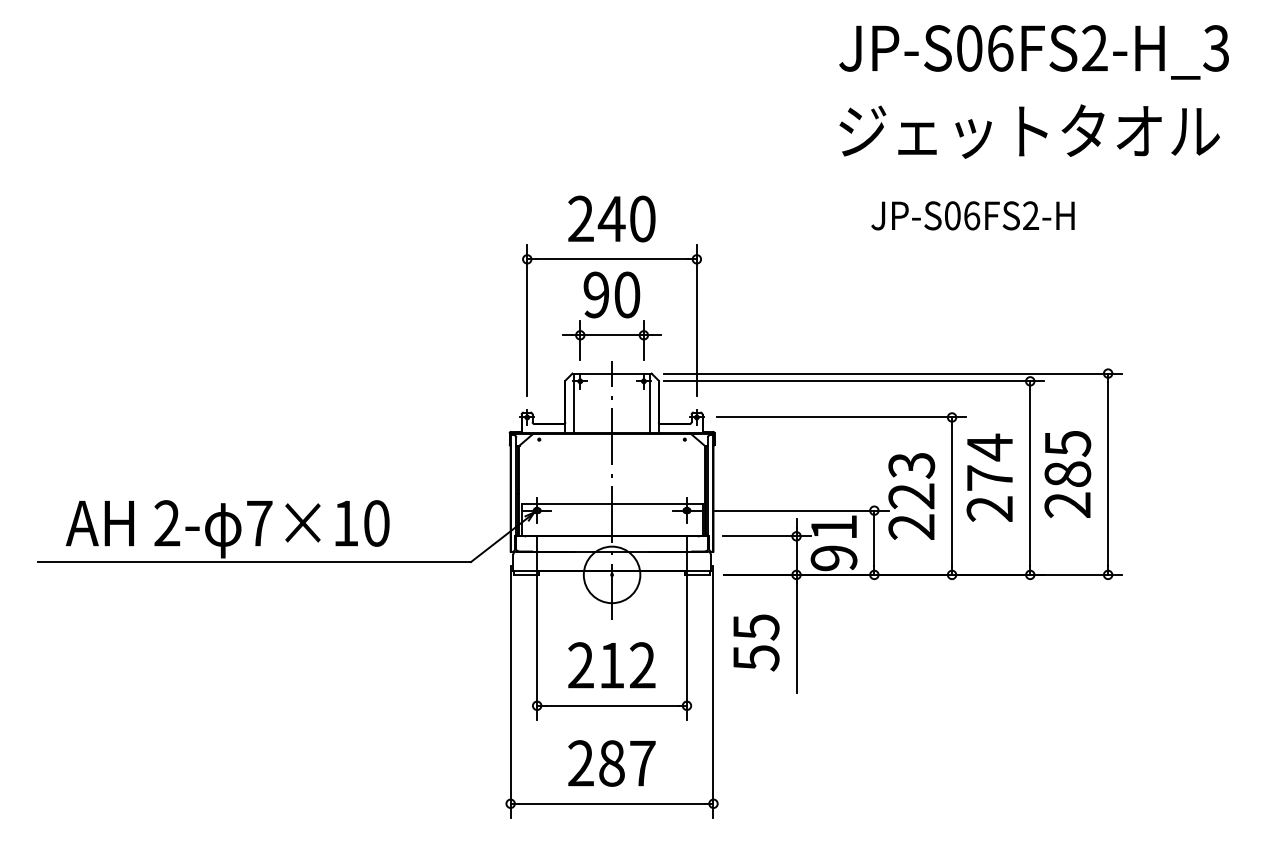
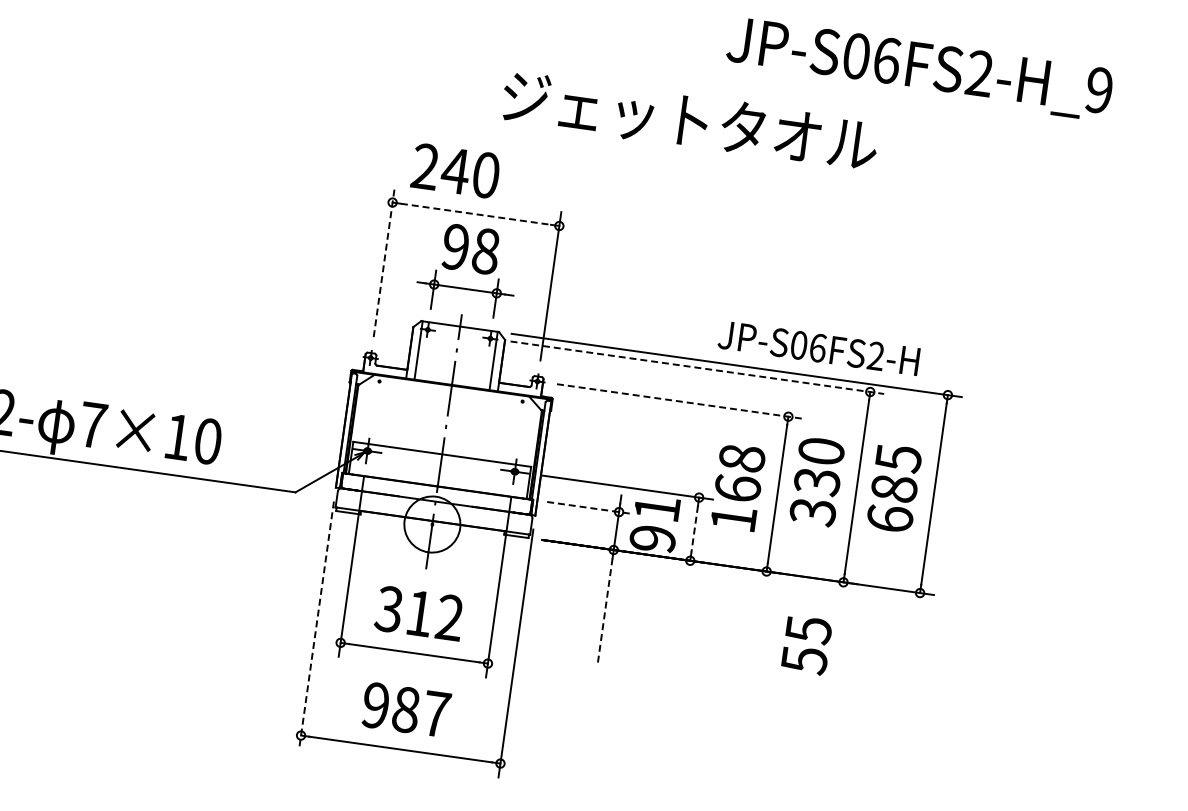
text: (1216, 48) -> (1099, 90), JP-S06FS2-H_3 -> JP-S06FS2-H_9
text: (1029, 131) -> (690, 121), moved
text: (972, 215) -> (818, 347), moved
text: (611, 218) -> (455, 170), moved
line: (612, 259) -> (476, 214), solid -> dashed
text: (627, 294) -> (486, 250), 90 -> 98
line: (527, 320) -> (384, 262), solid -> dashed
line: (854, 381) -> (697, 367), solid -> dashed
line: (841, 417) -> (679, 401), solid -> dashed
text: (989, 477) -> (816, 480), 274 -> 330
text: (911, 495) -> (737, 487), 223 -> 168
text: (1067, 504) -> (889, 518), 285 -> 685
line: (767, 536) -> (590, 508), solid -> dashed
line: (874, 542) -> (694, 528), solid -> dashed
line: (796, 638) -> (604, 612), solid -> dashed
text: (756, 642) -> (806, 644), moved
text: (580, 665) -> (388, 609), 212 -> 312
line: (510, 692) -> (316, 626), solid -> dashed
text: (580, 763) -> (375, 705), 287 -> 987

